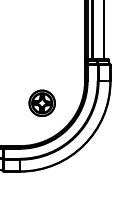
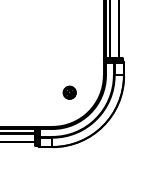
part: (41, 102) -> (69, 92), size x0.6

